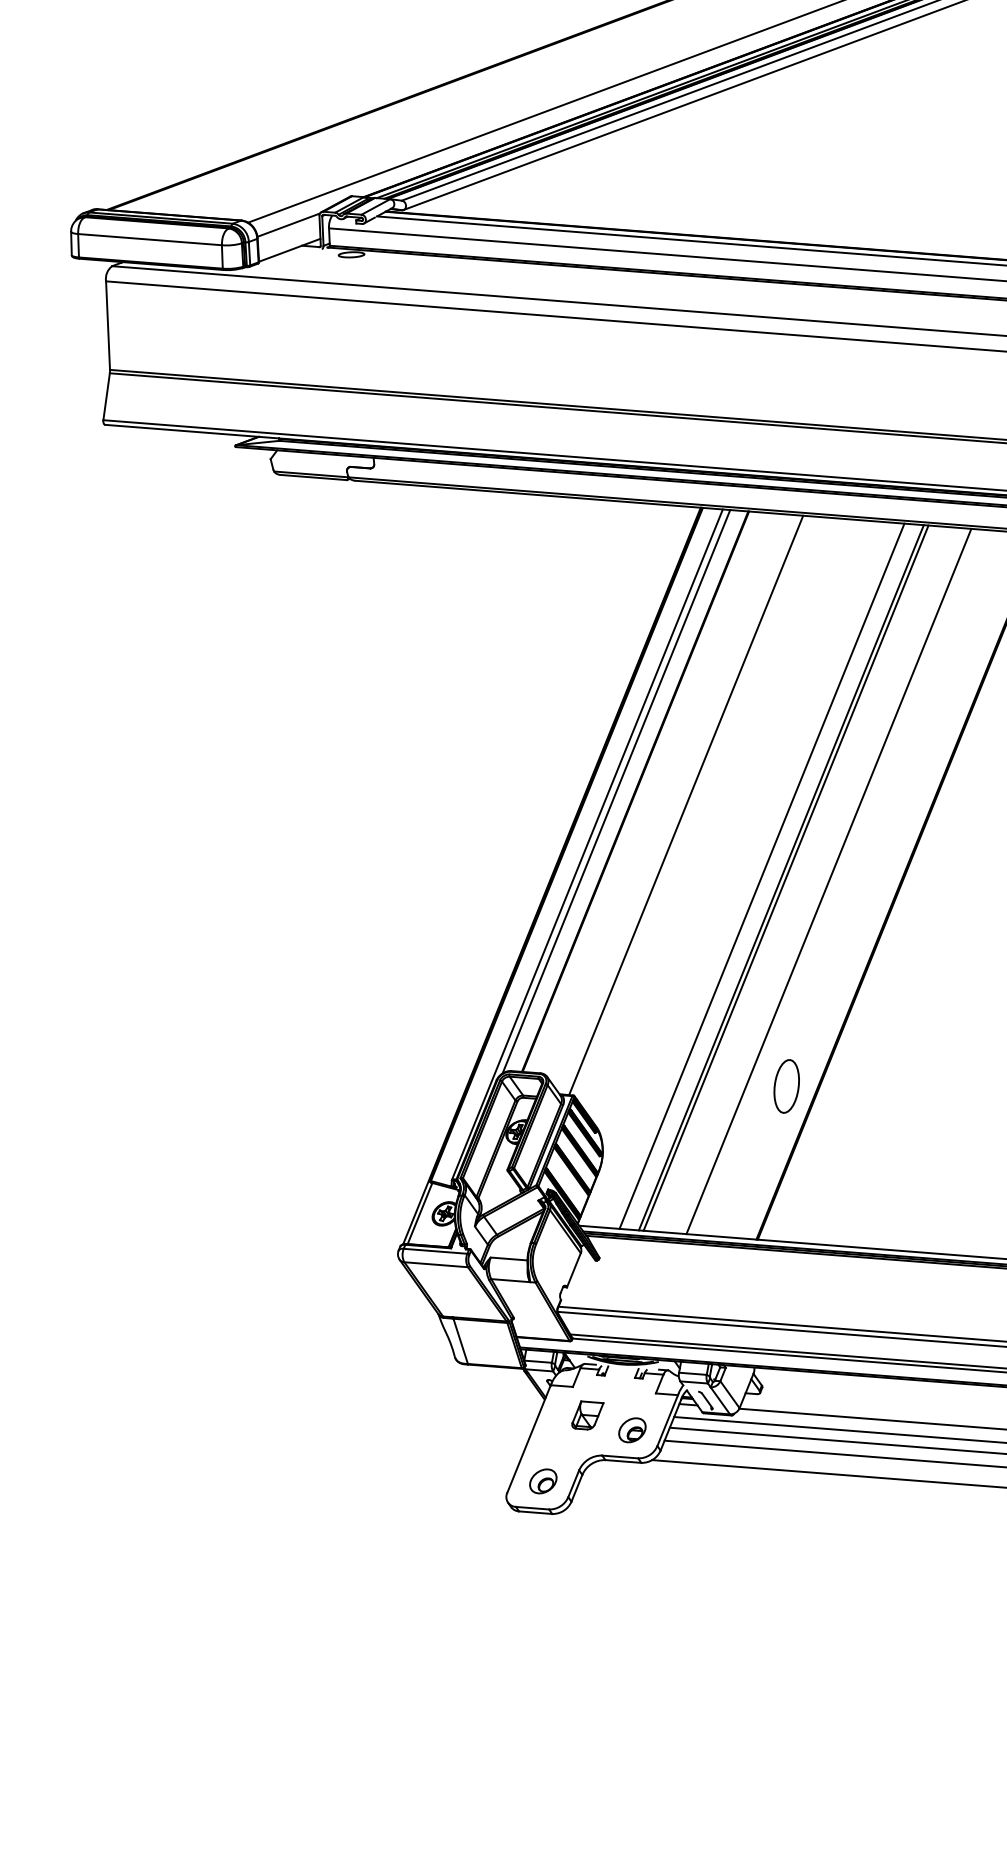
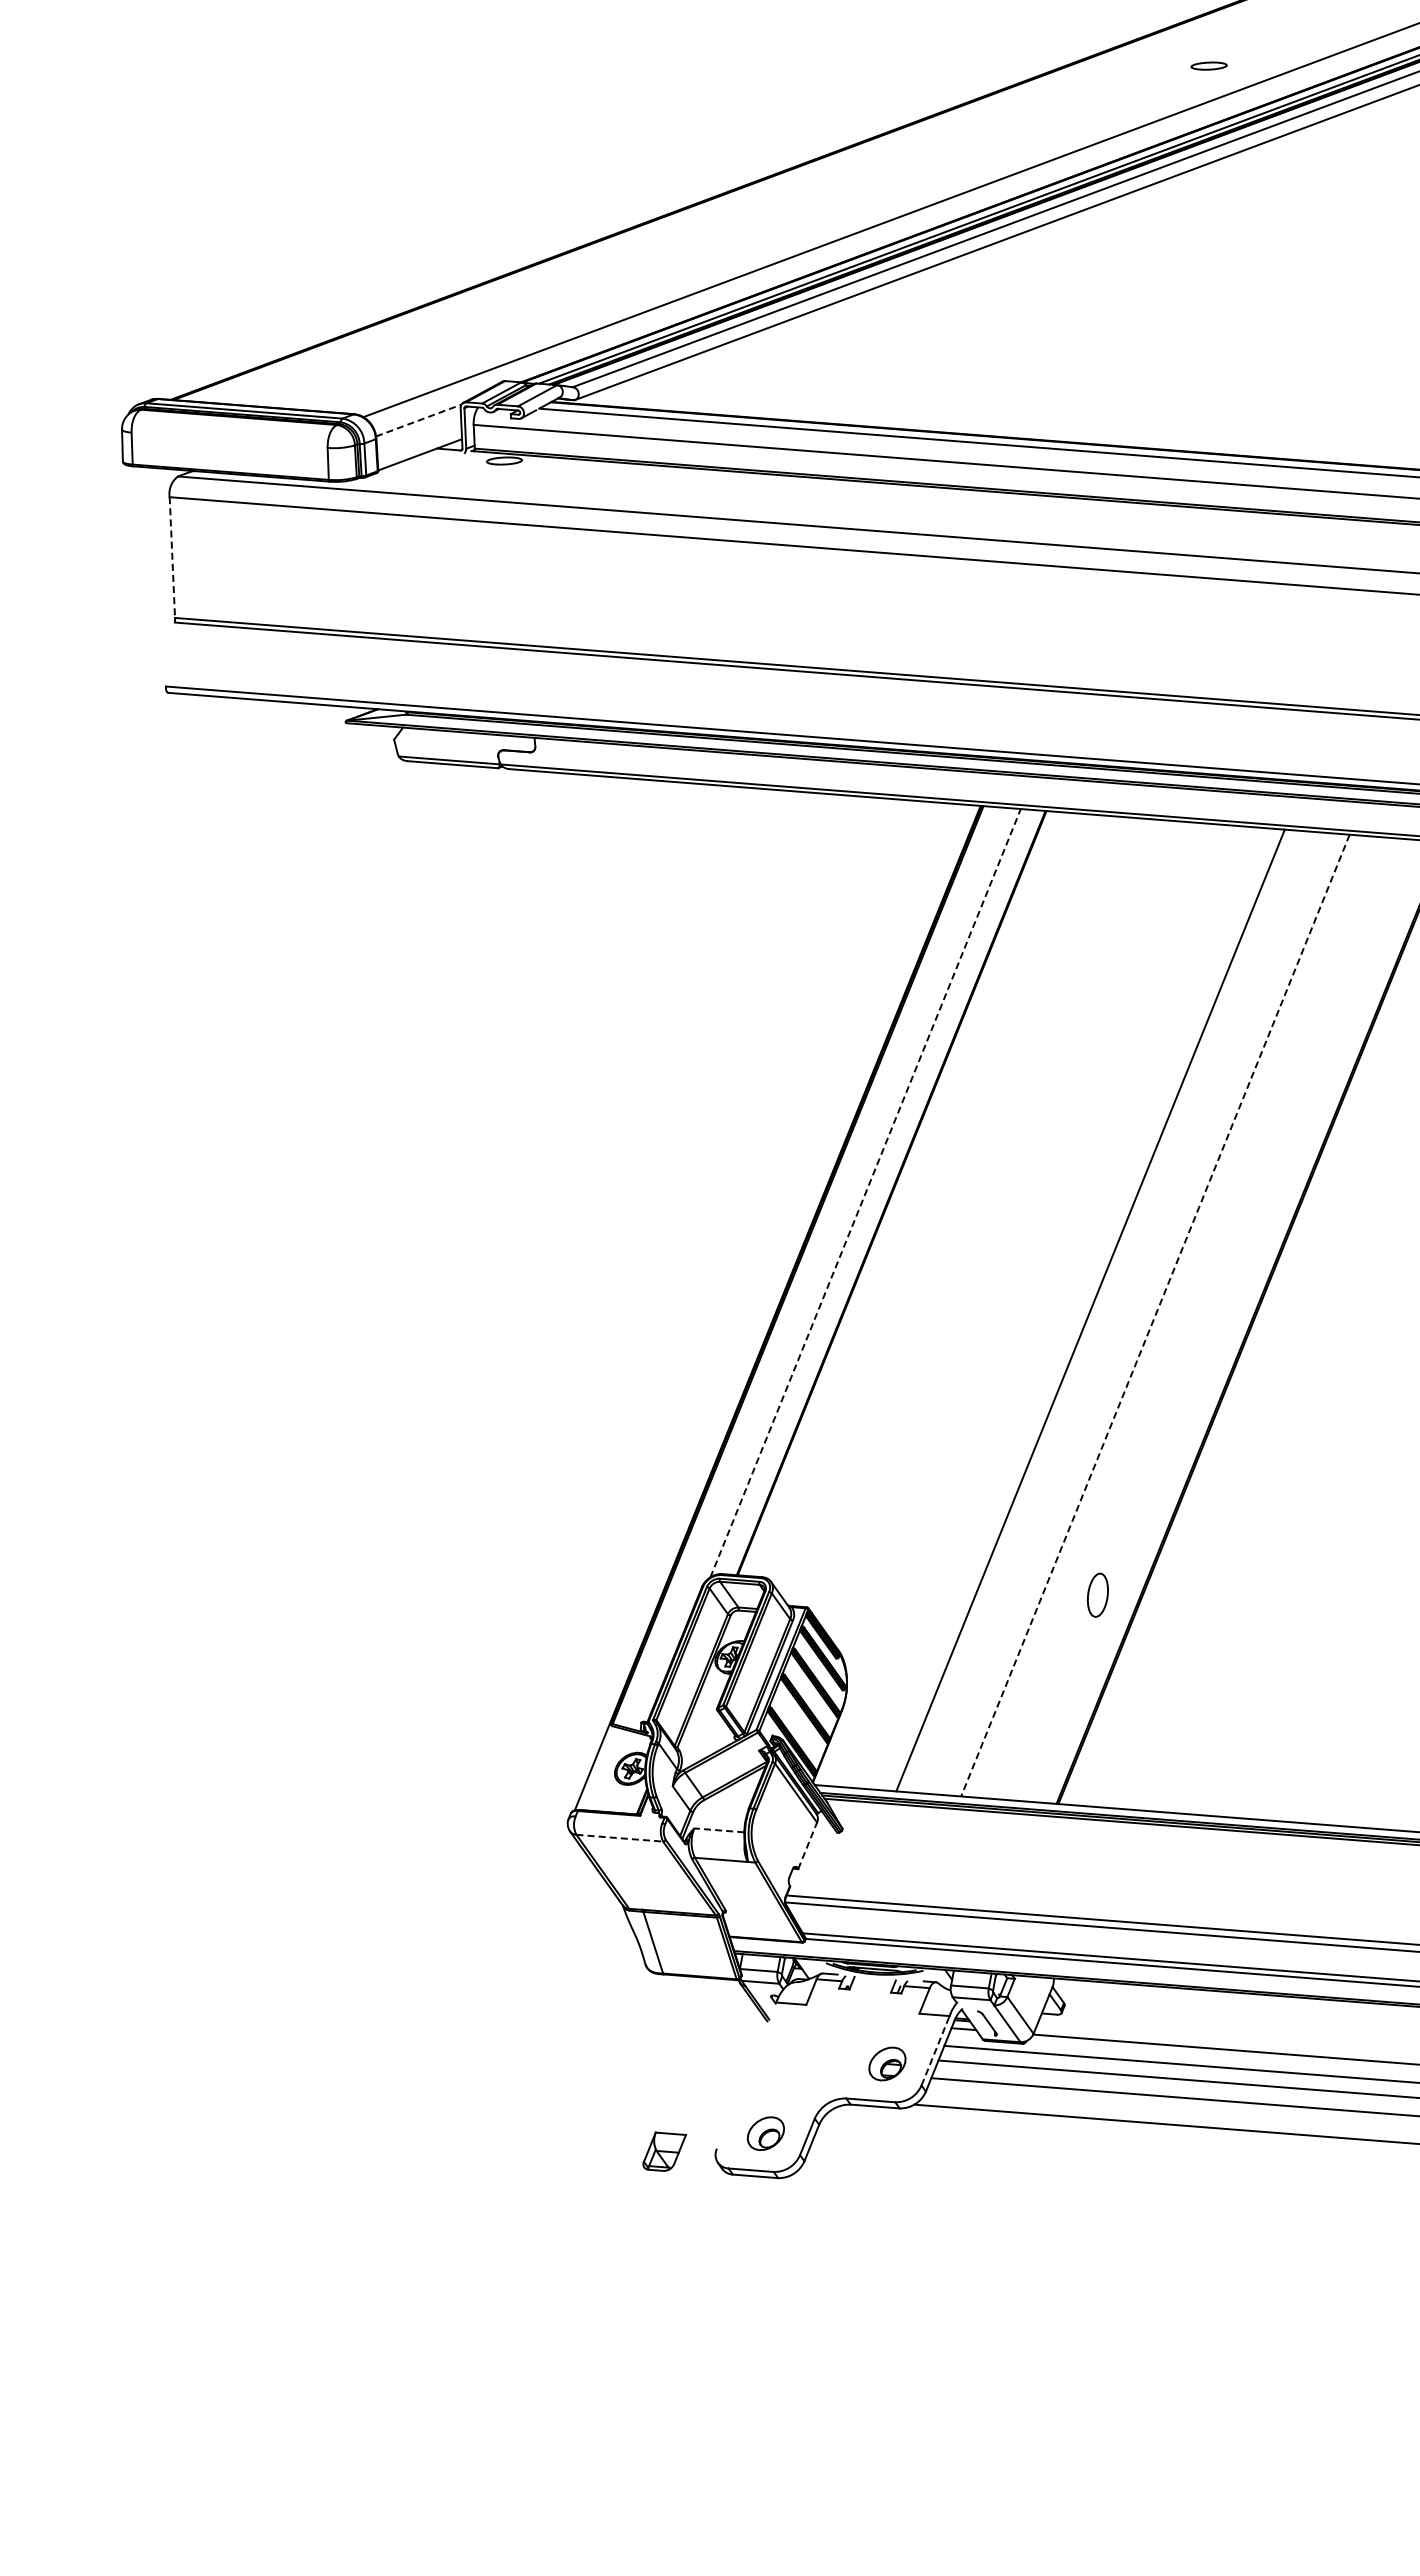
line: (288, 225) -> (418, 420), solid -> dashed
line: (149, 239) -> (229, 439), removed
line: (108, 326) -> (172, 558), solid -> dashed
line: (106, 396) -> (170, 654), removed
line: (616, 791) -> (865, 1192), solid -> dashed
line: (685, 805) -> (960, 1211), removed
line: (586, 844) -> (825, 1265), removed
line: (761, 876) -> (1063, 1308), removed
line: (785, 877) -> (1096, 1310), removed
line: (828, 881) -> (1155, 1315), solid -> dashed
part: (786, 1086) -> (1097, 1595), size x0.6
line: (419, 1213) -> (597, 1768), removed
line: (435, 1251) -> (618, 1819), removed
line: (508, 1259) -> (718, 1830), solid -> dashed
line: (436, 1264) -> (620, 1838), solid -> dashed
line: (573, 1270) -> (807, 1845), solid -> dashed
part: (587, 1415) -> (664, 2151), moved
line: (667, 1420) -> (935, 2050), solid -> dashed
line: (529, 1438) -> (746, 2075), removed

